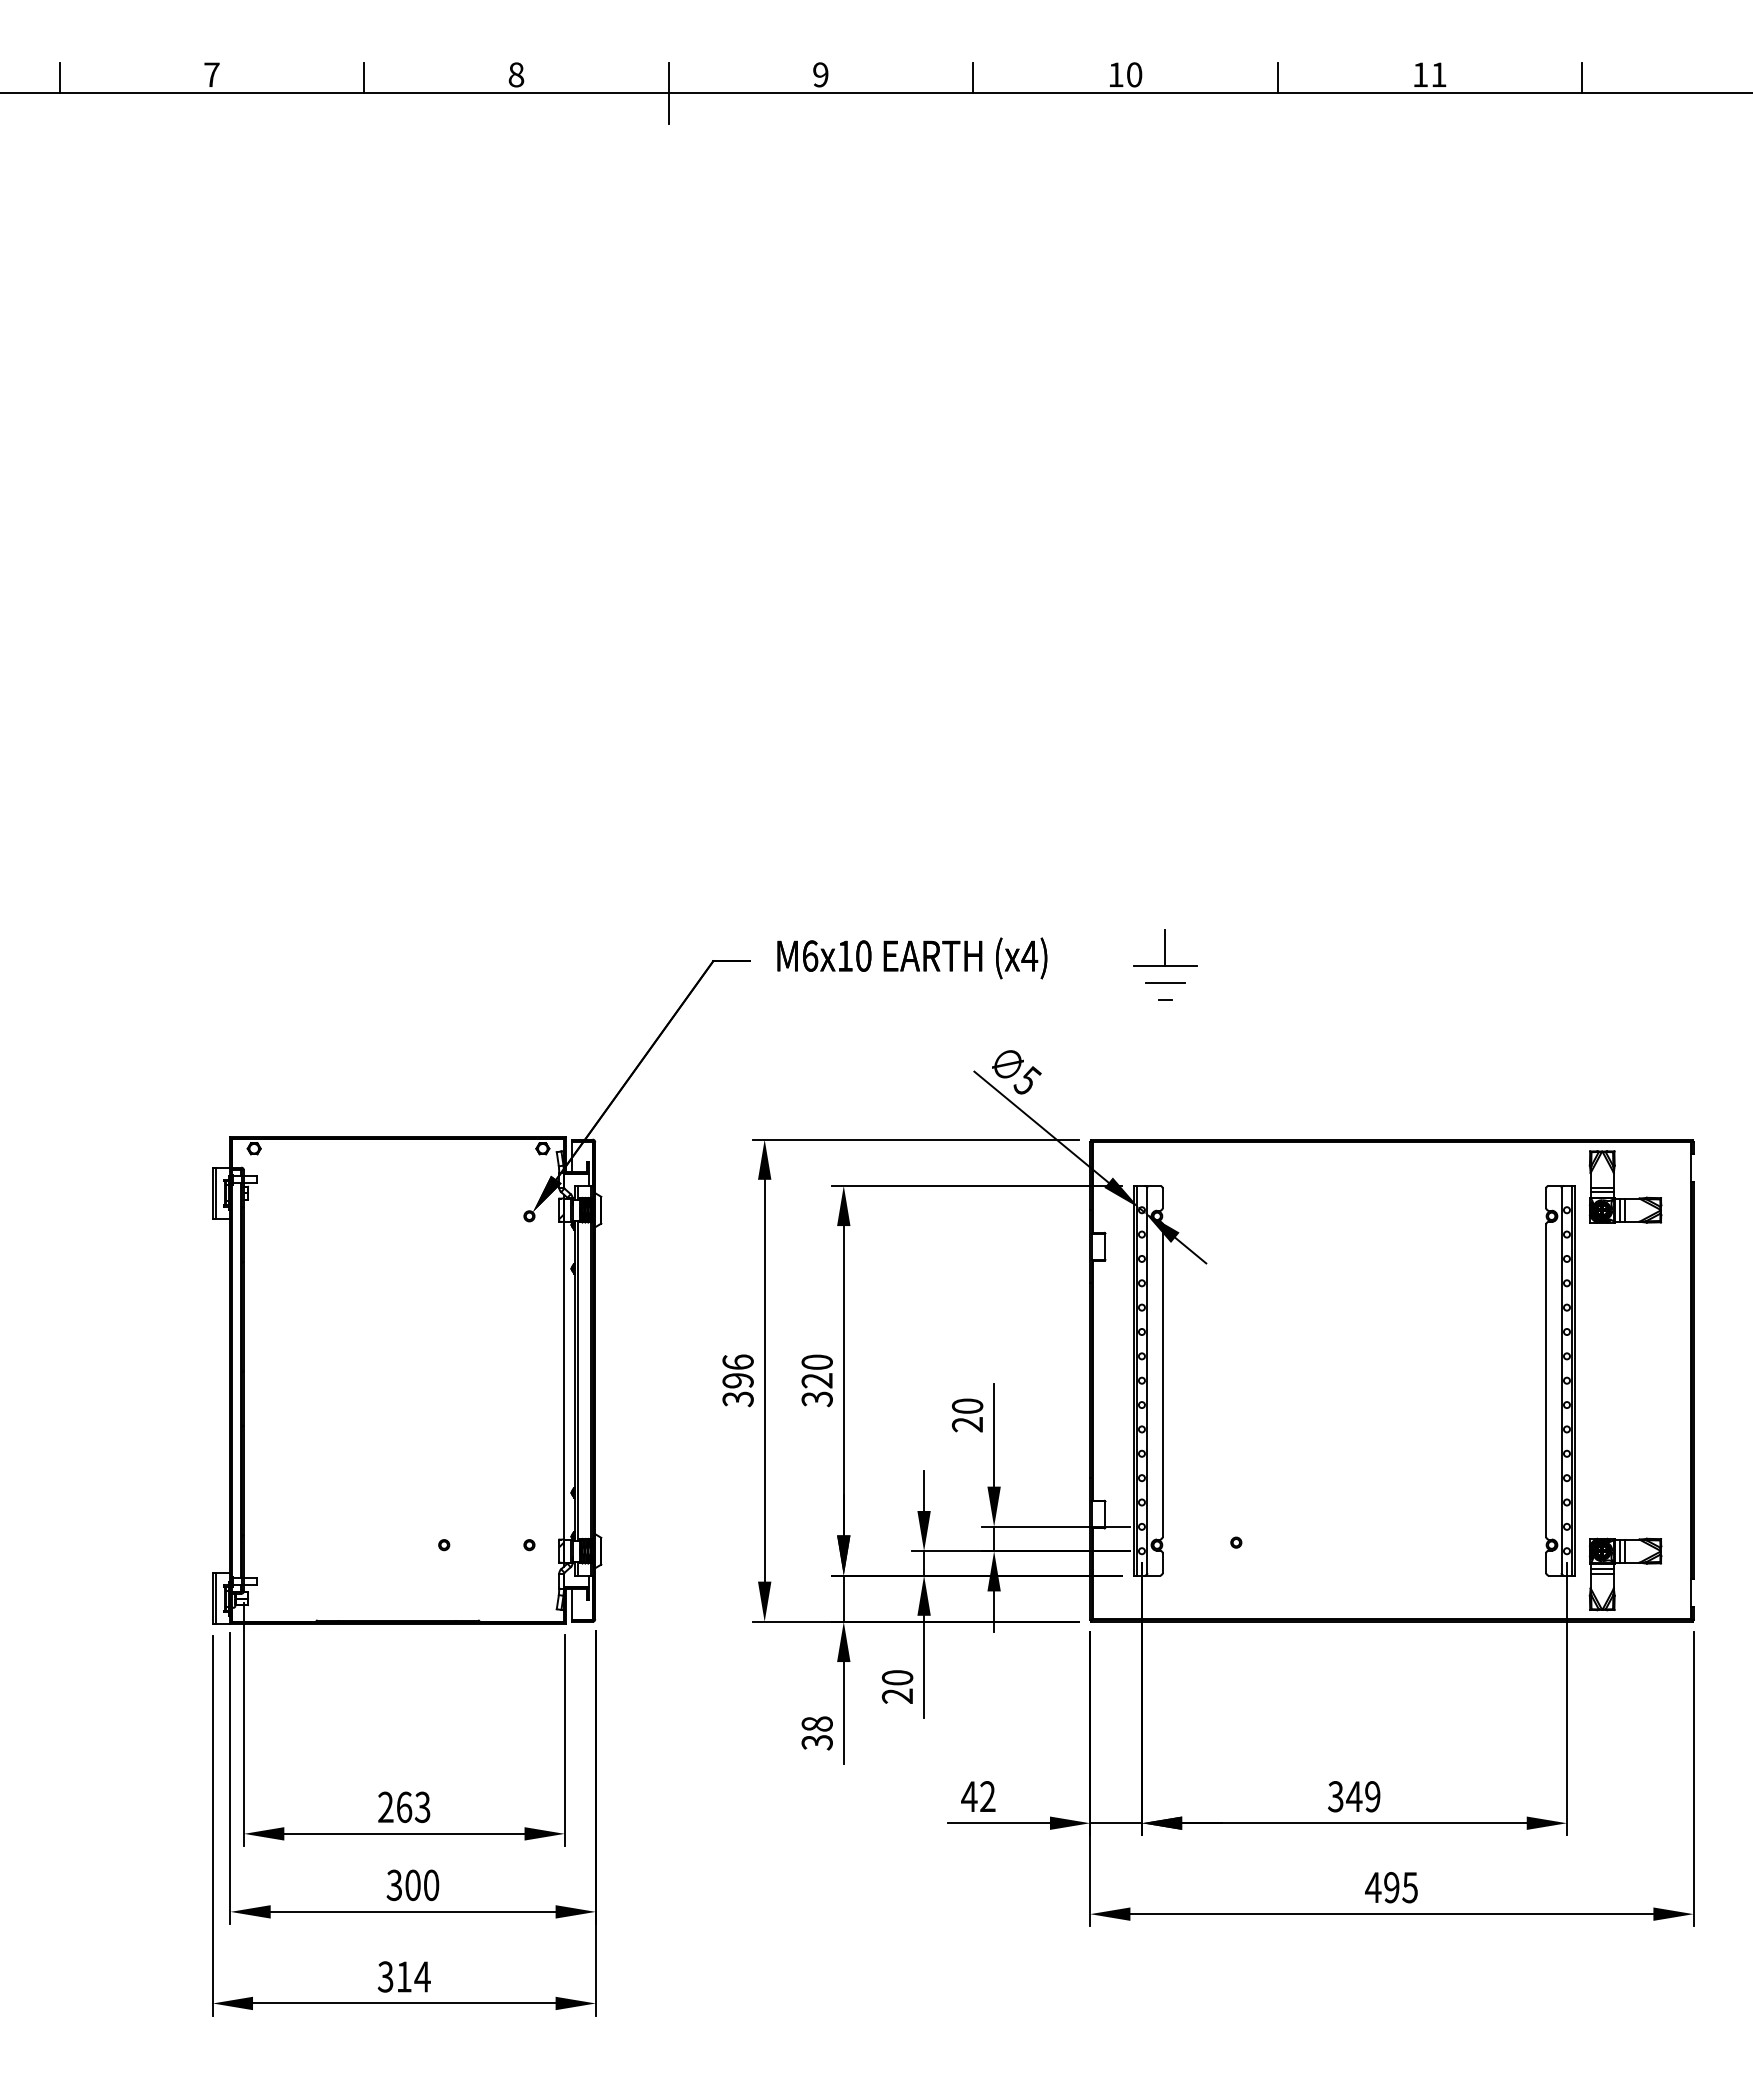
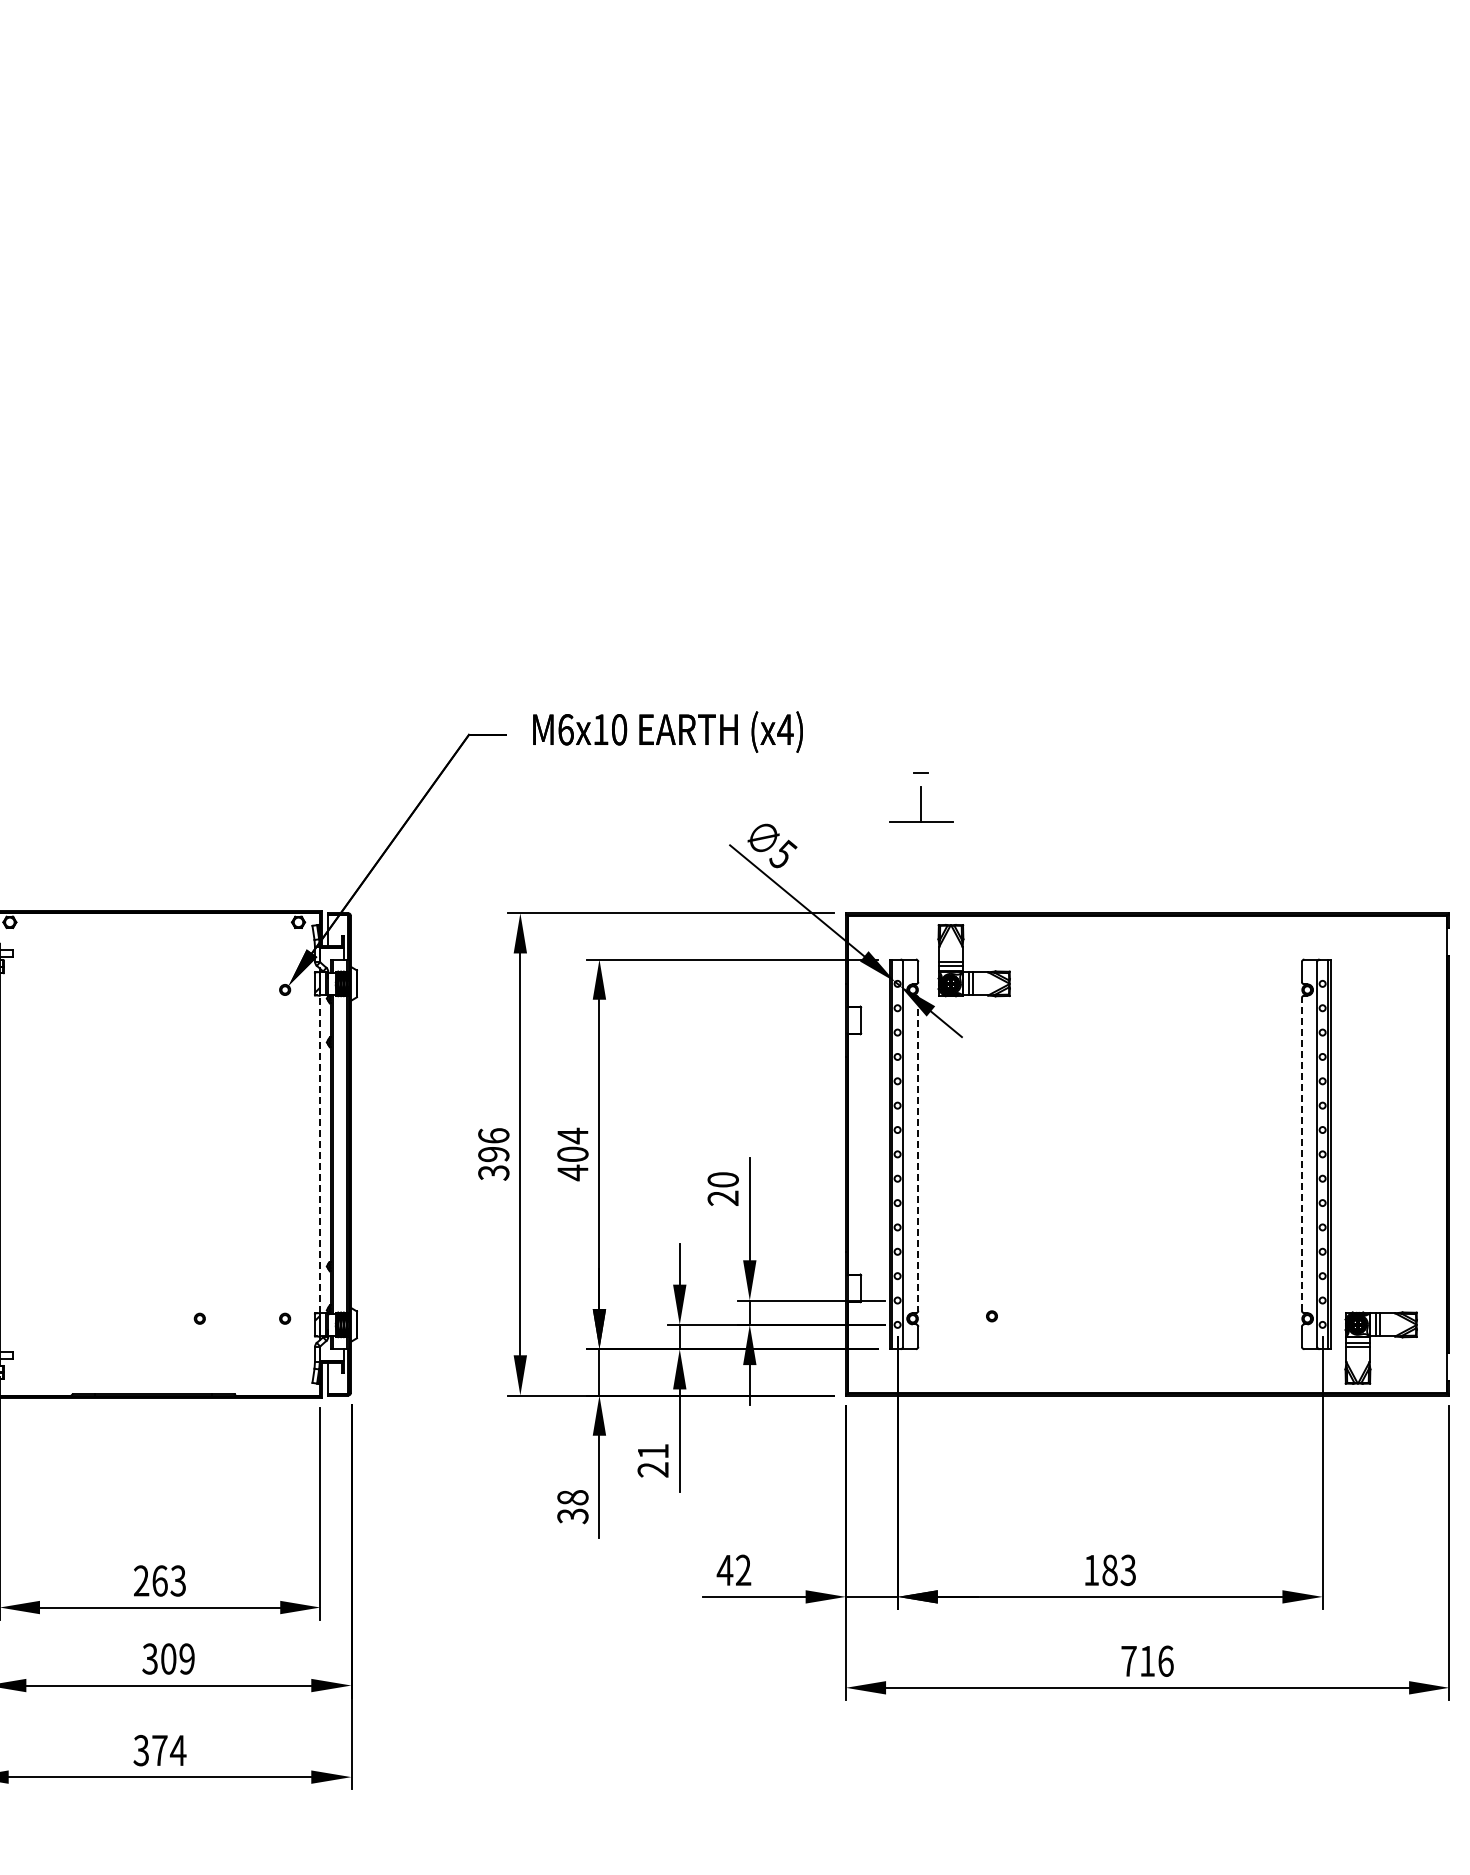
part: (1165, 947) -> (921, 804), moved
line: (1165, 982) -> (921, 756), removed
part: (1614, 1186) -> (963, 960), moved
line: (564, 1380) -> (320, 1154), solid -> dashed
text: (816, 1380) -> (572, 1154), 320 -> 404
line: (1546, 1380) -> (1302, 1154), solid -> dashed
line: (1162, 1381) -> (918, 1155), solid -> dashed
text: (897, 1677) -> (653, 1451), 20 -> 21
text: (1354, 1796) -> (1110, 1570), 349 -> 183
text: (431, 1885) -> (187, 1659), 300 -> 309
text: (1391, 1887) -> (1147, 1661), 495 -> 716
text: (403, 1976) -> (159, 1750), 314 -> 374

